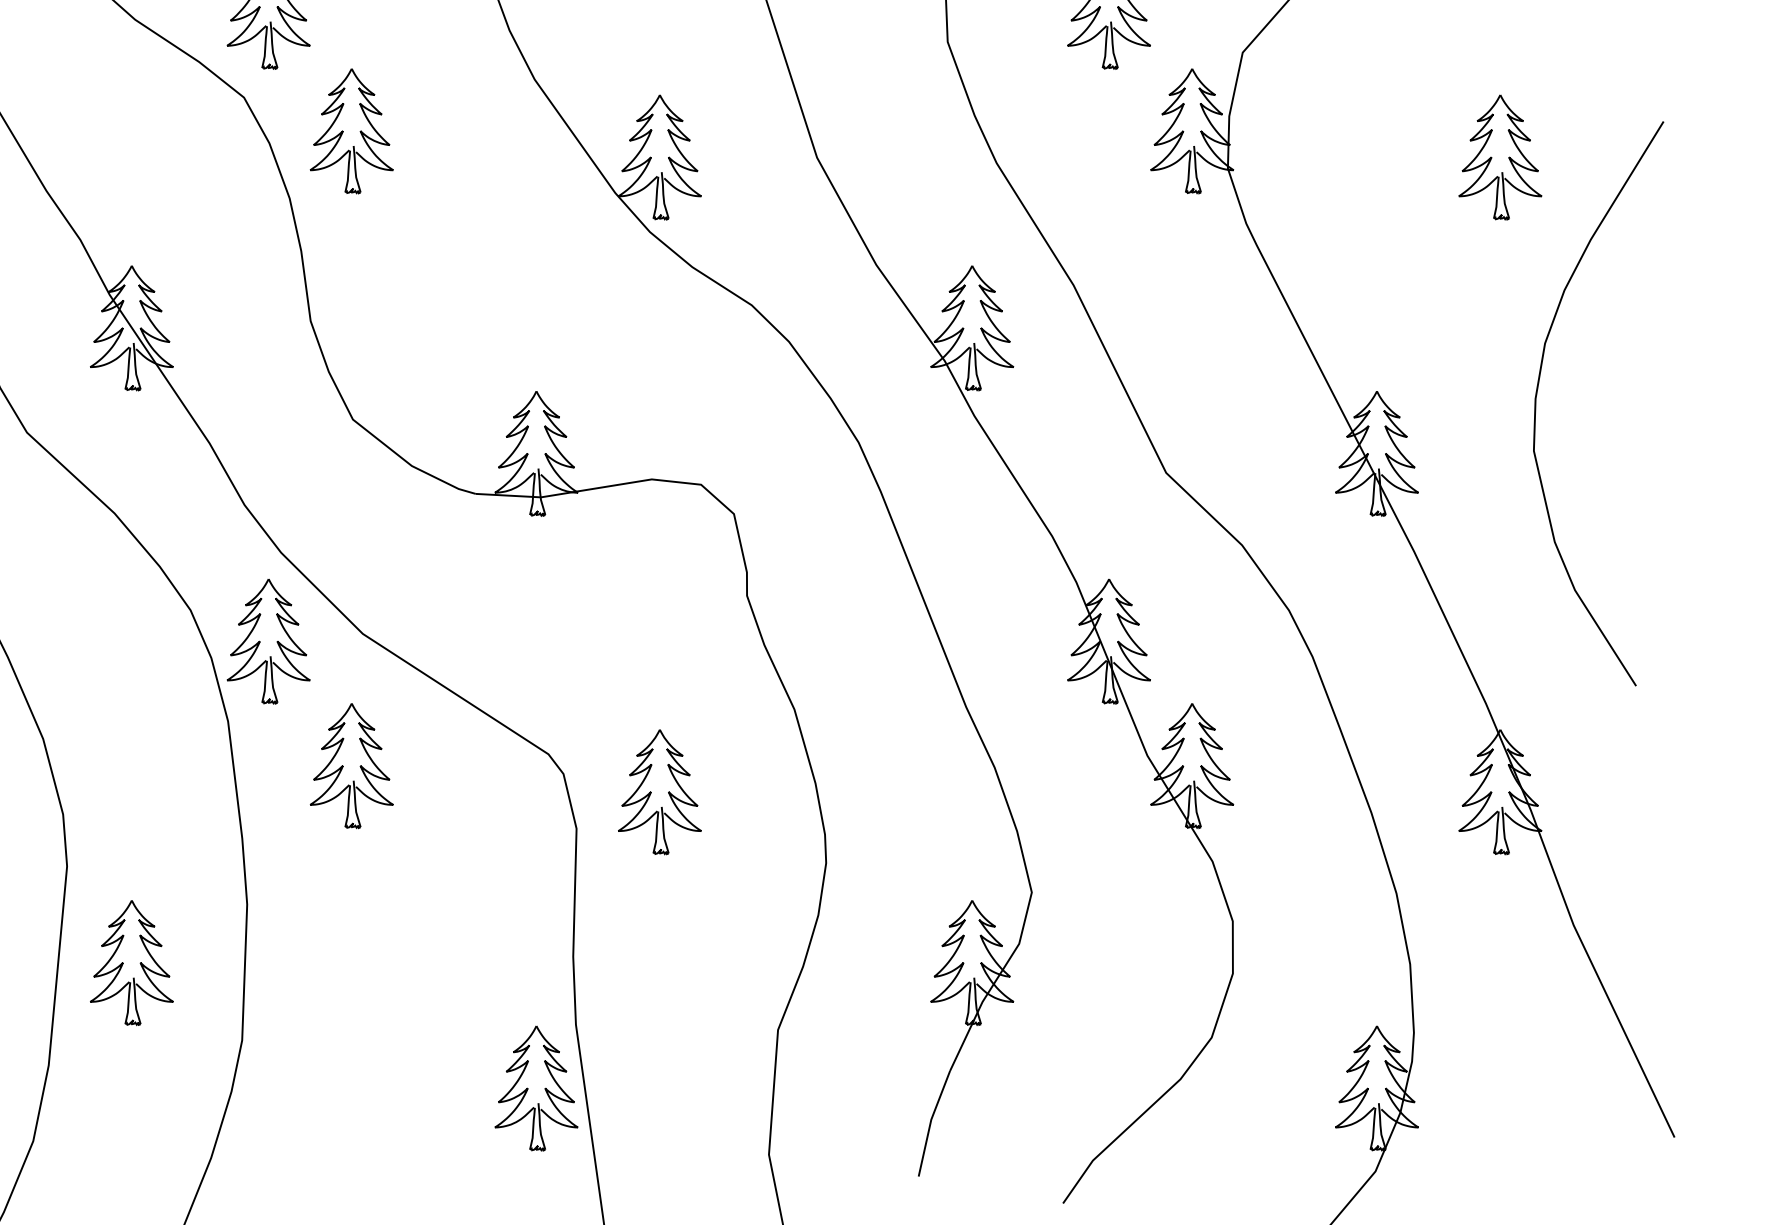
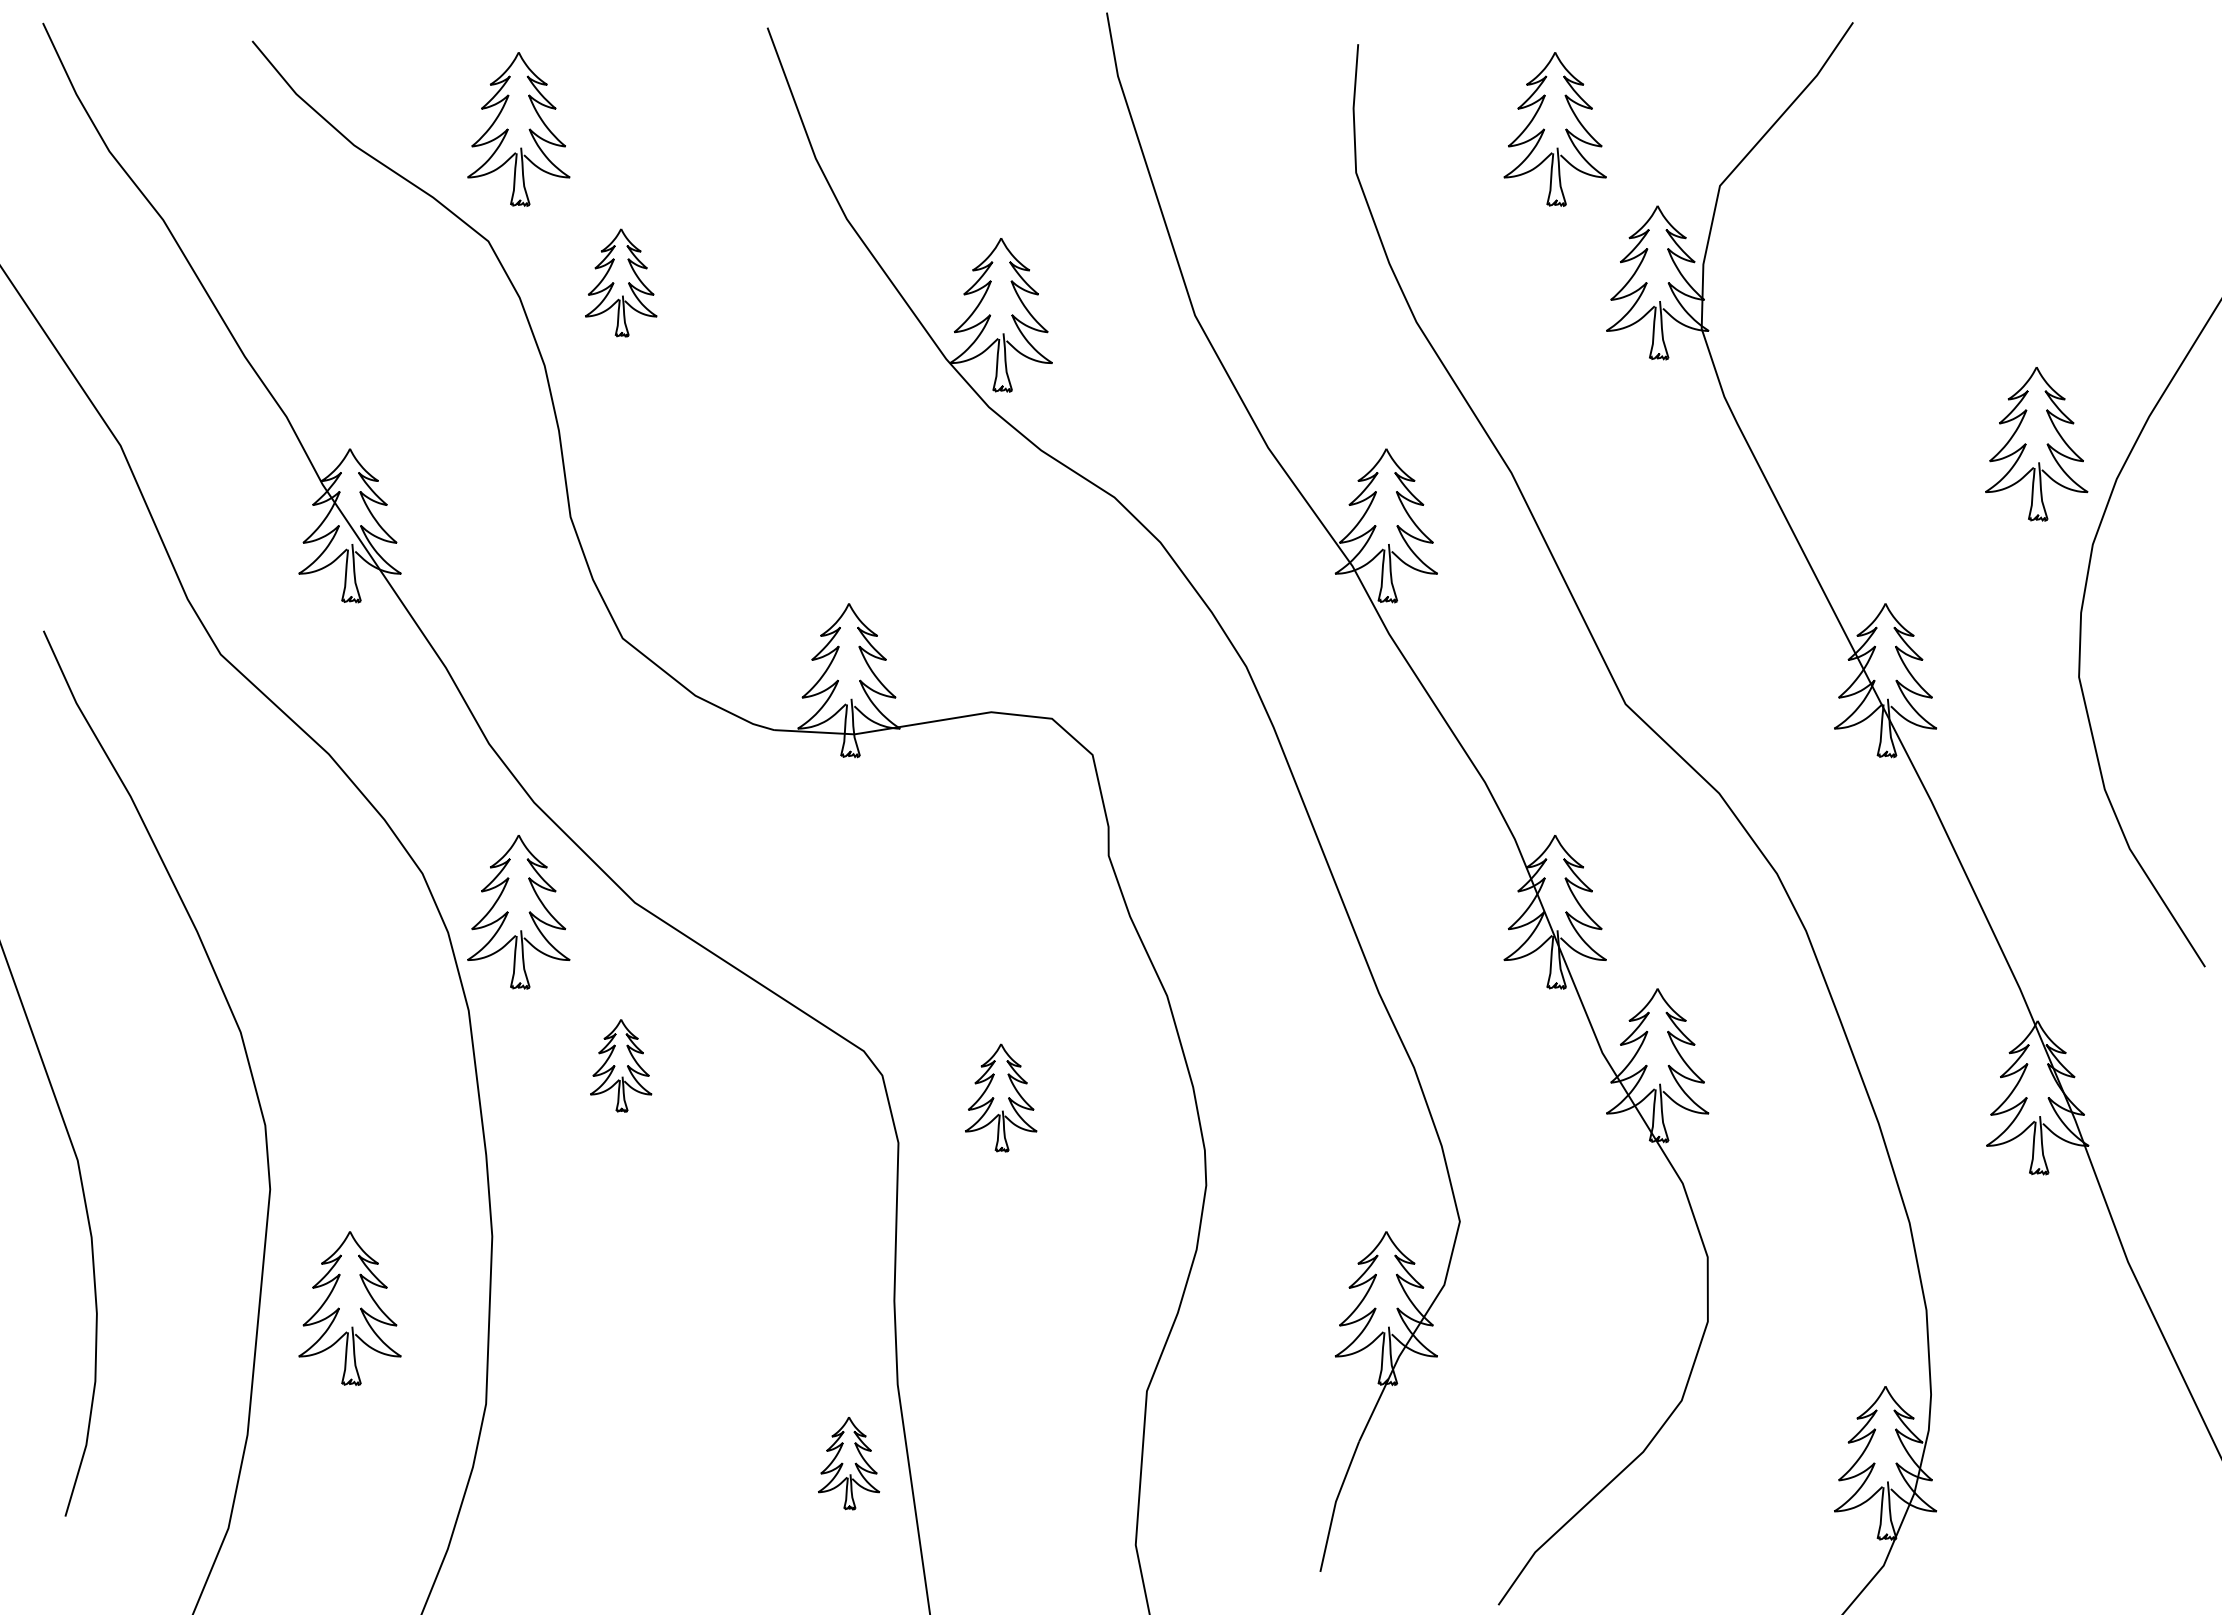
part: (351, 130) -> (620, 282), size x0.7
part: (1500, 157) -> (2036, 444), moved
part: (351, 765) -> (620, 1065), size x0.6
part: (659, 791) -> (1000, 1097), size x0.7
part: (536, 1088) -> (848, 1463), size x0.6

